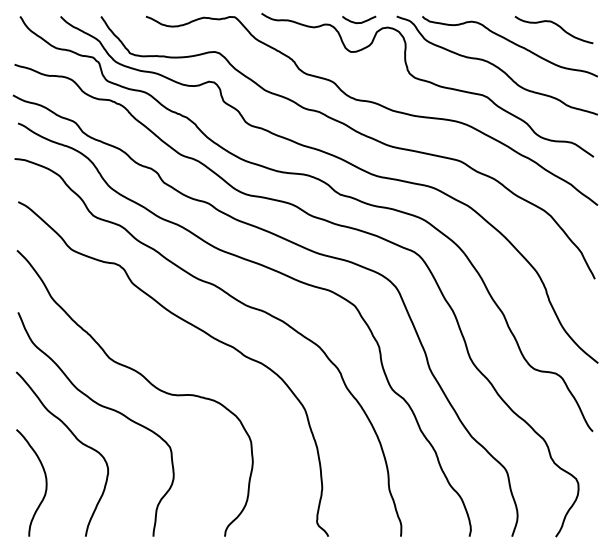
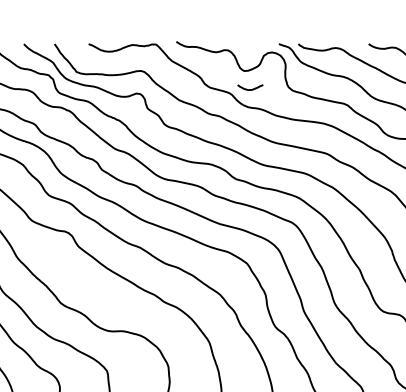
curve: (361, 21) -> (252, 88), moved

